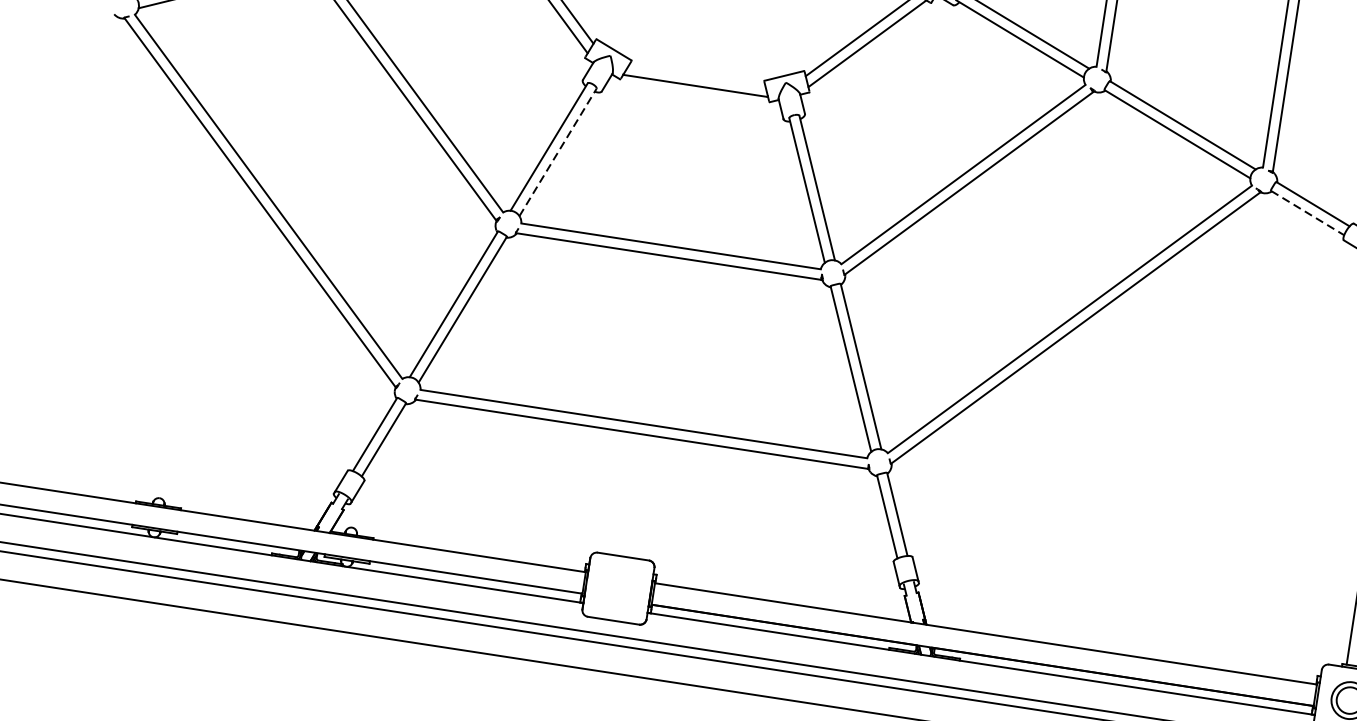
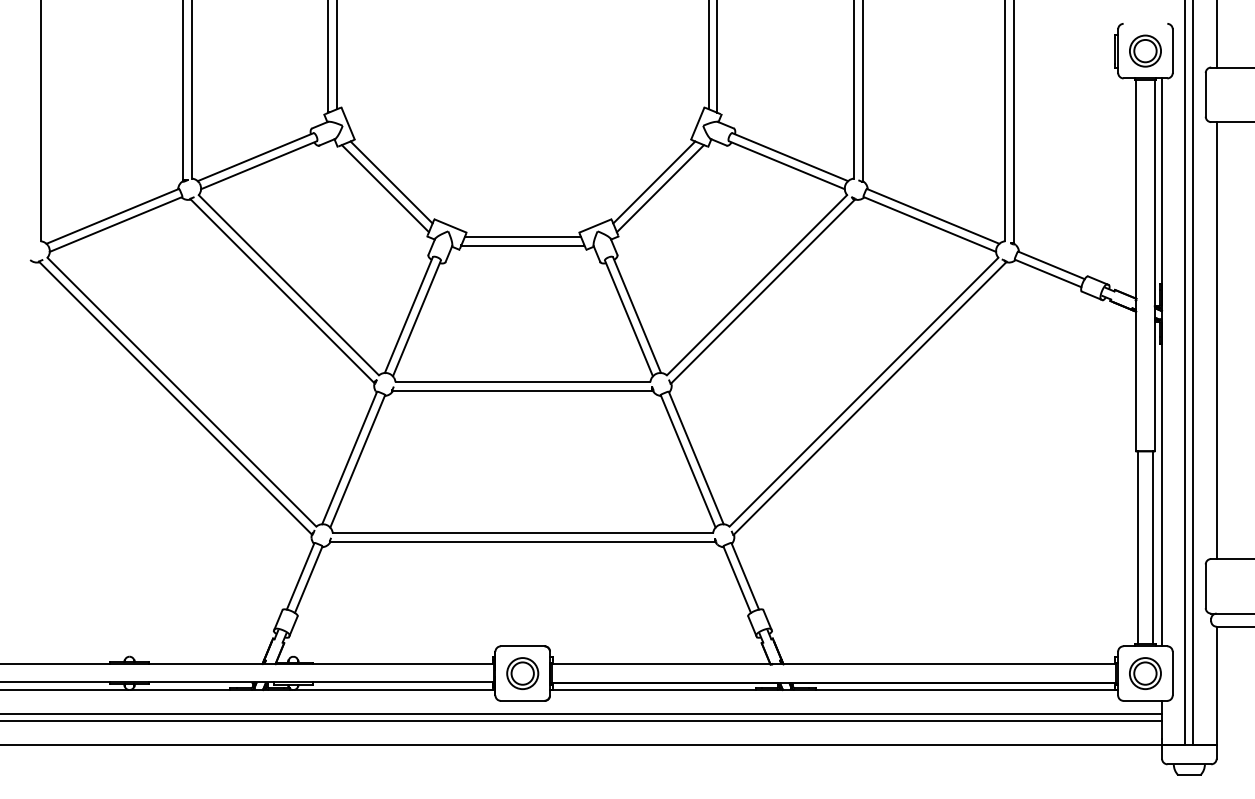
line: (696, 75) -> (522, 236), added
line: (557, 152) -> (416, 318), dashed -> solid
line: (1308, 213) -> (1048, 273), dashed -> solid
part: (618, 588) -> (522, 673), added

